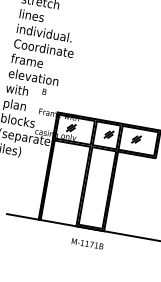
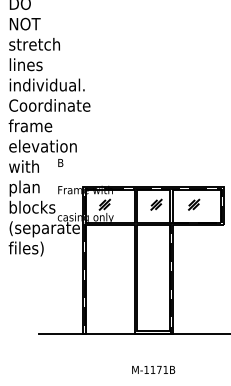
text: (87, 243) -> (153, 369), moved

